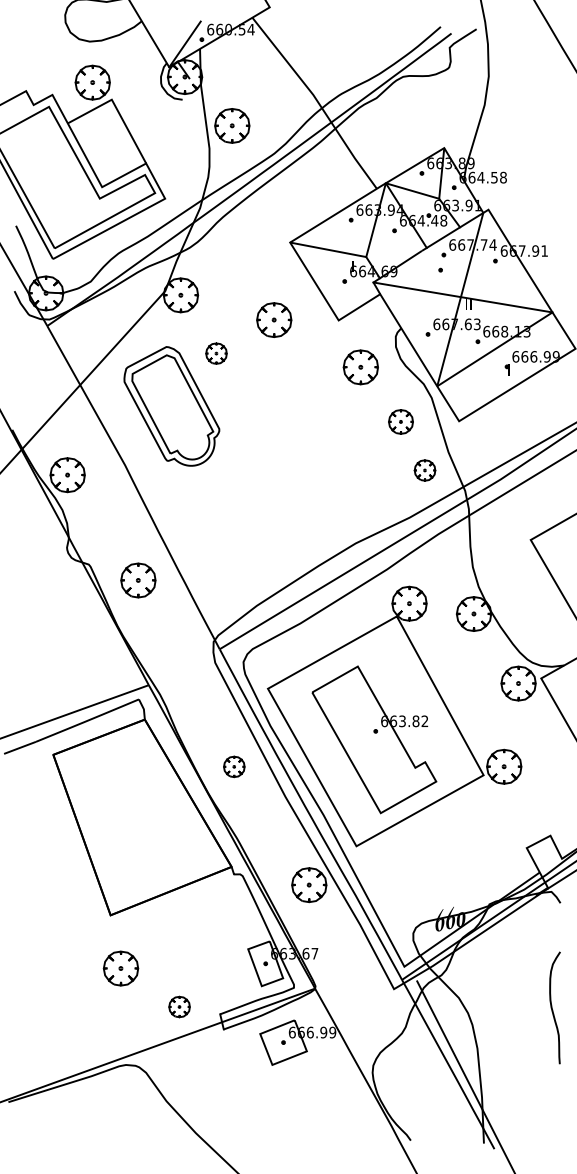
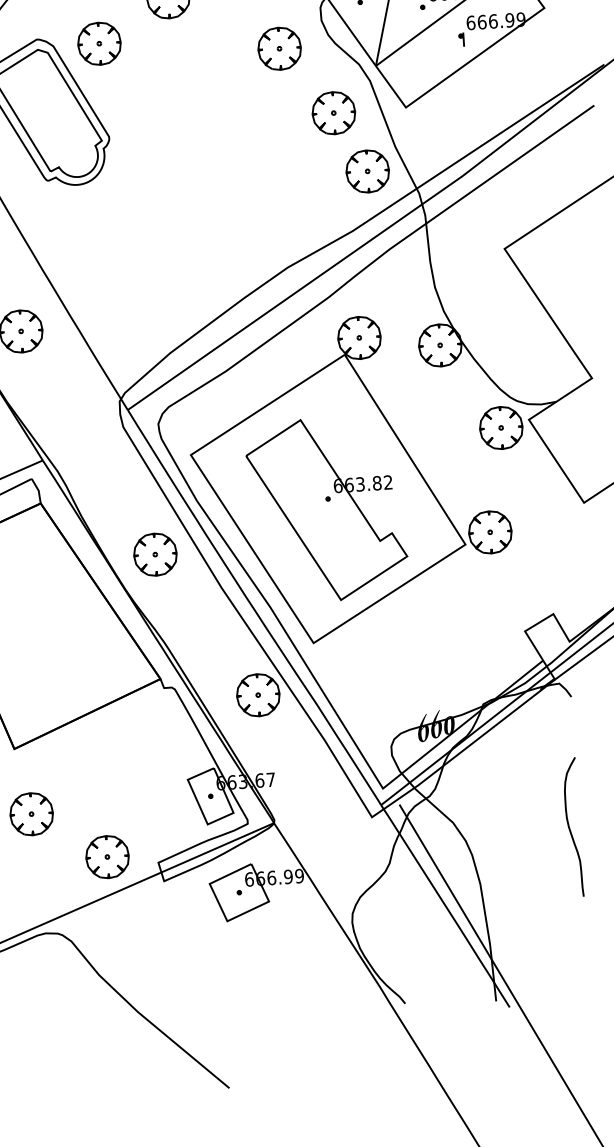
part: (216, 353) -> (99, 43), size x1.67
part: (400, 421) -> (333, 112), size x1.43
part: (424, 470) -> (367, 171), size x1.67
part: (234, 766) -> (155, 554), size x1.67
part: (179, 1006) -> (107, 856), size x1.67

